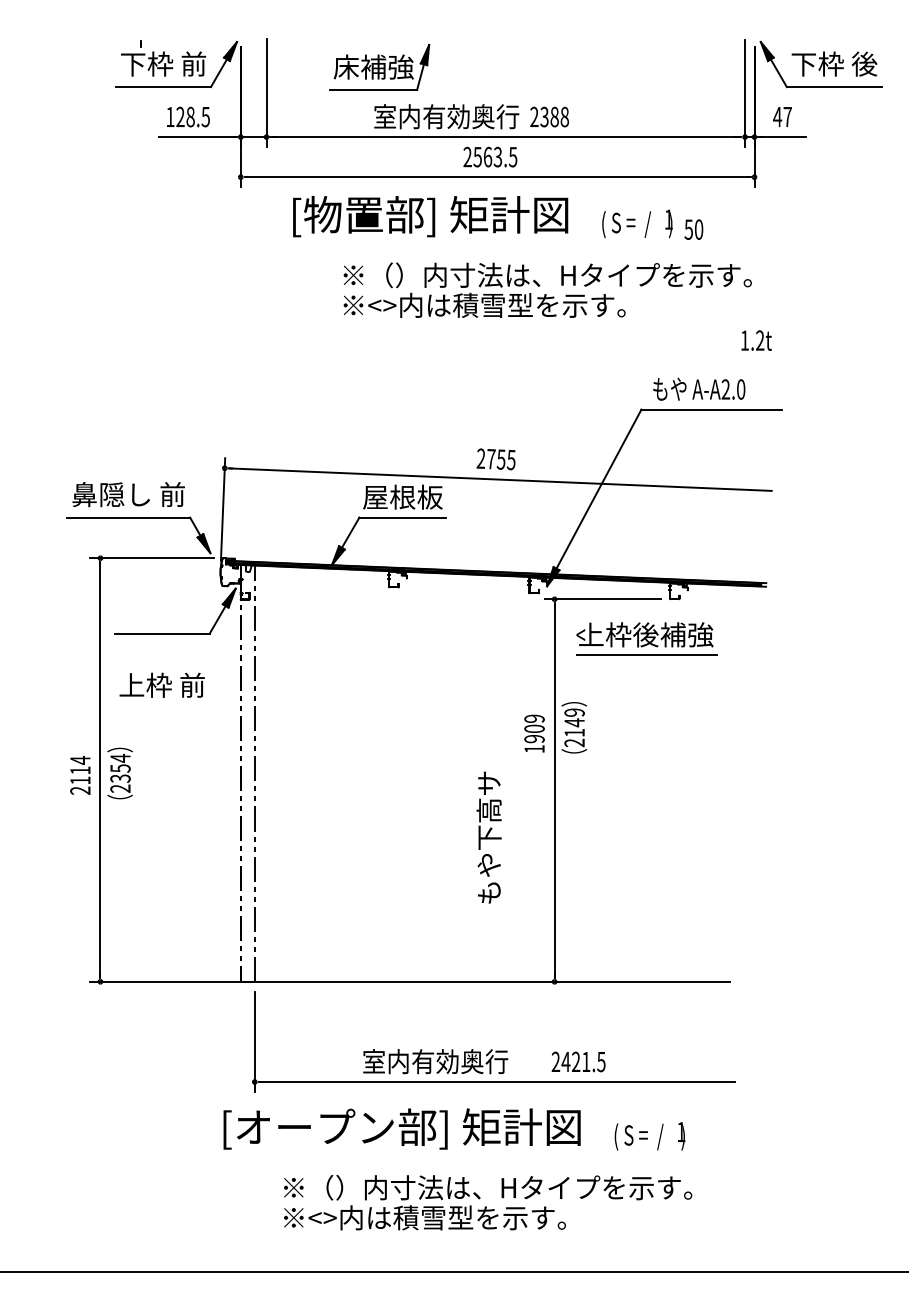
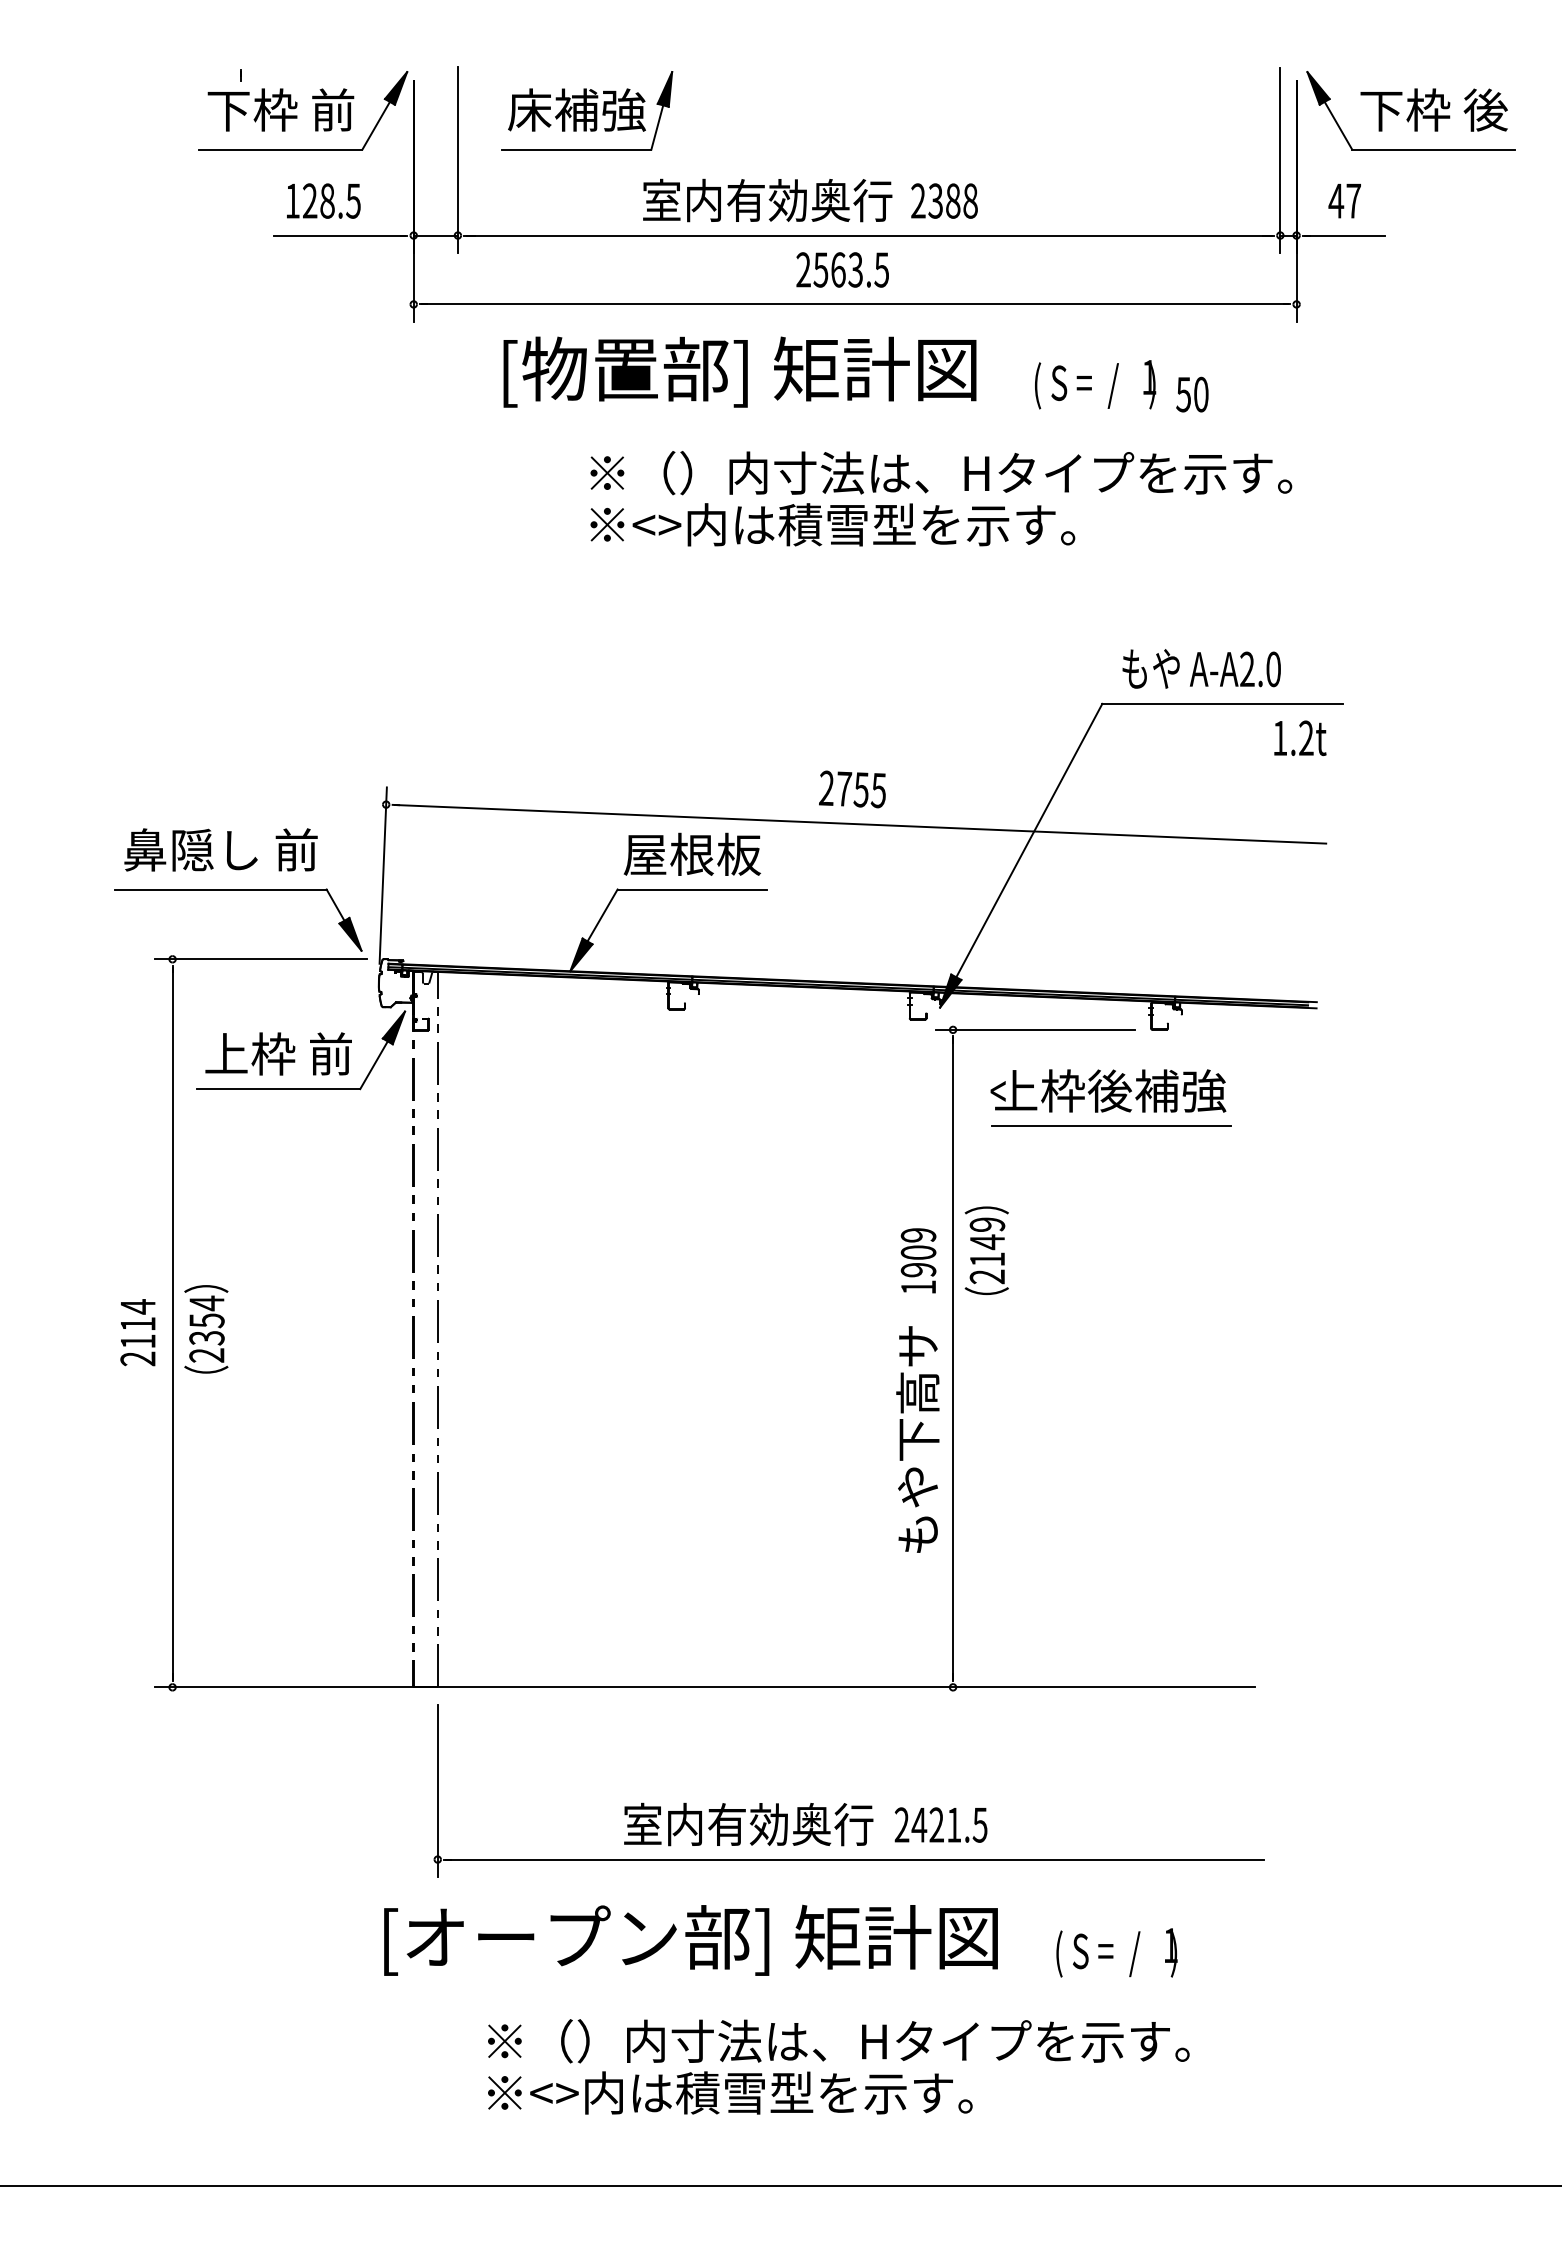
part: (379, 67) -> (586, 110), moved
text: (756, 340) -> (1300, 738), moved
text: (161, 684) -> (277, 1052), moved
text: (488, 837) -> (916, 1439), moved
text: (578, 1061) -> (940, 1824), moved

